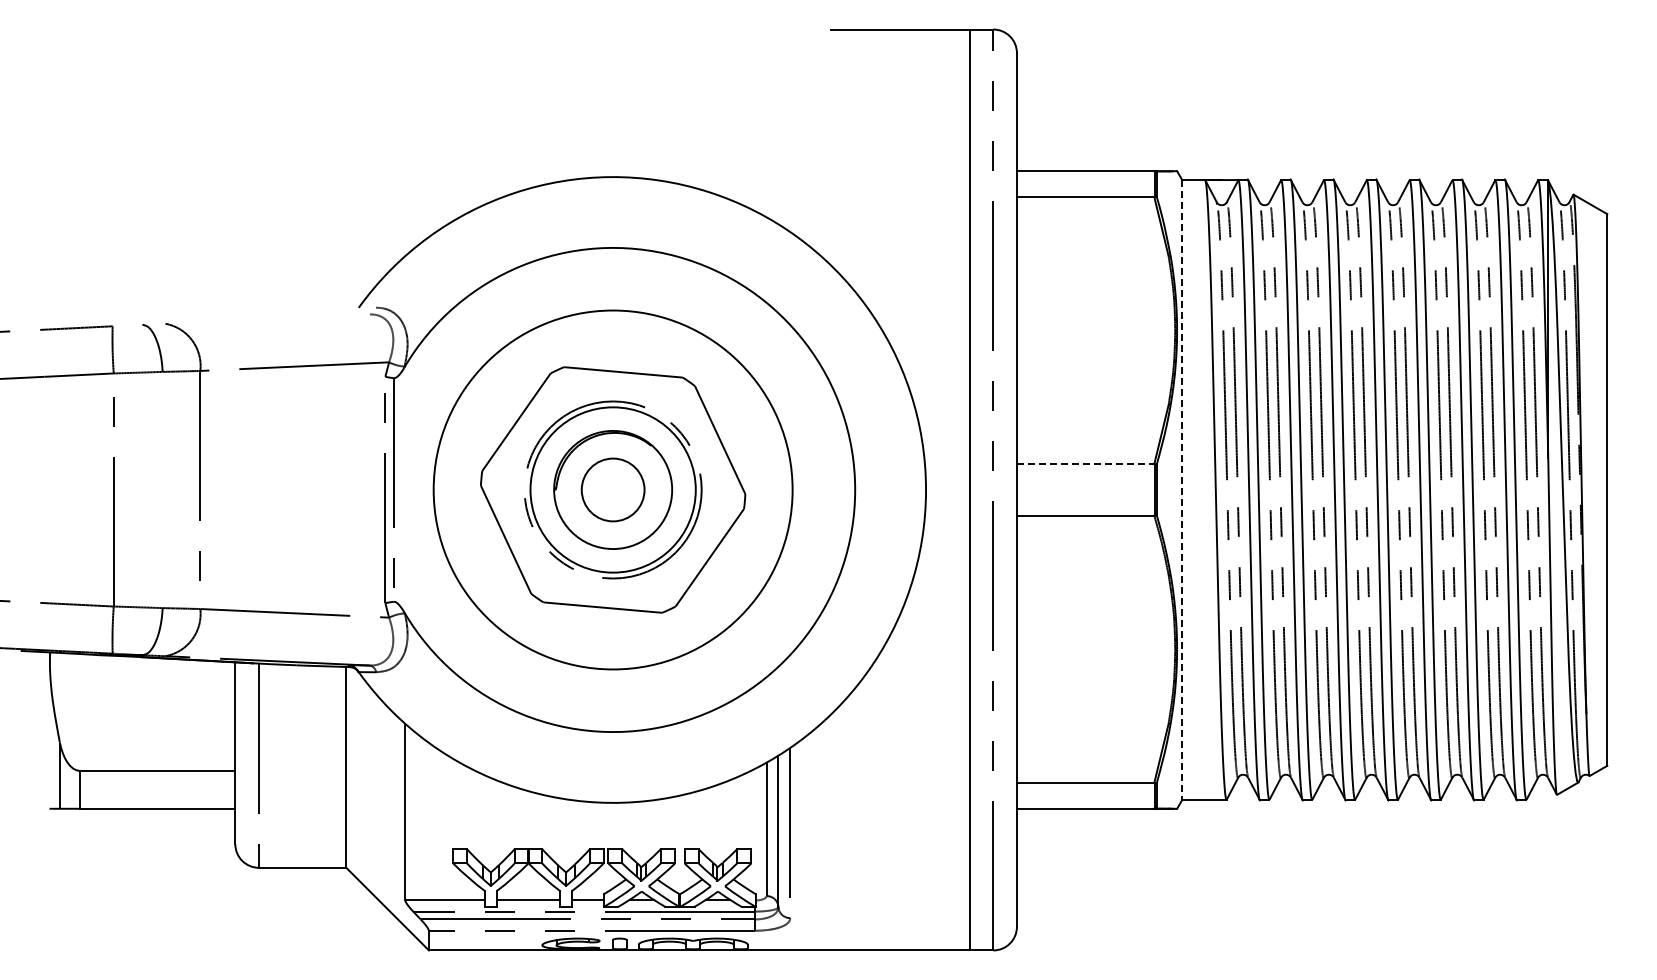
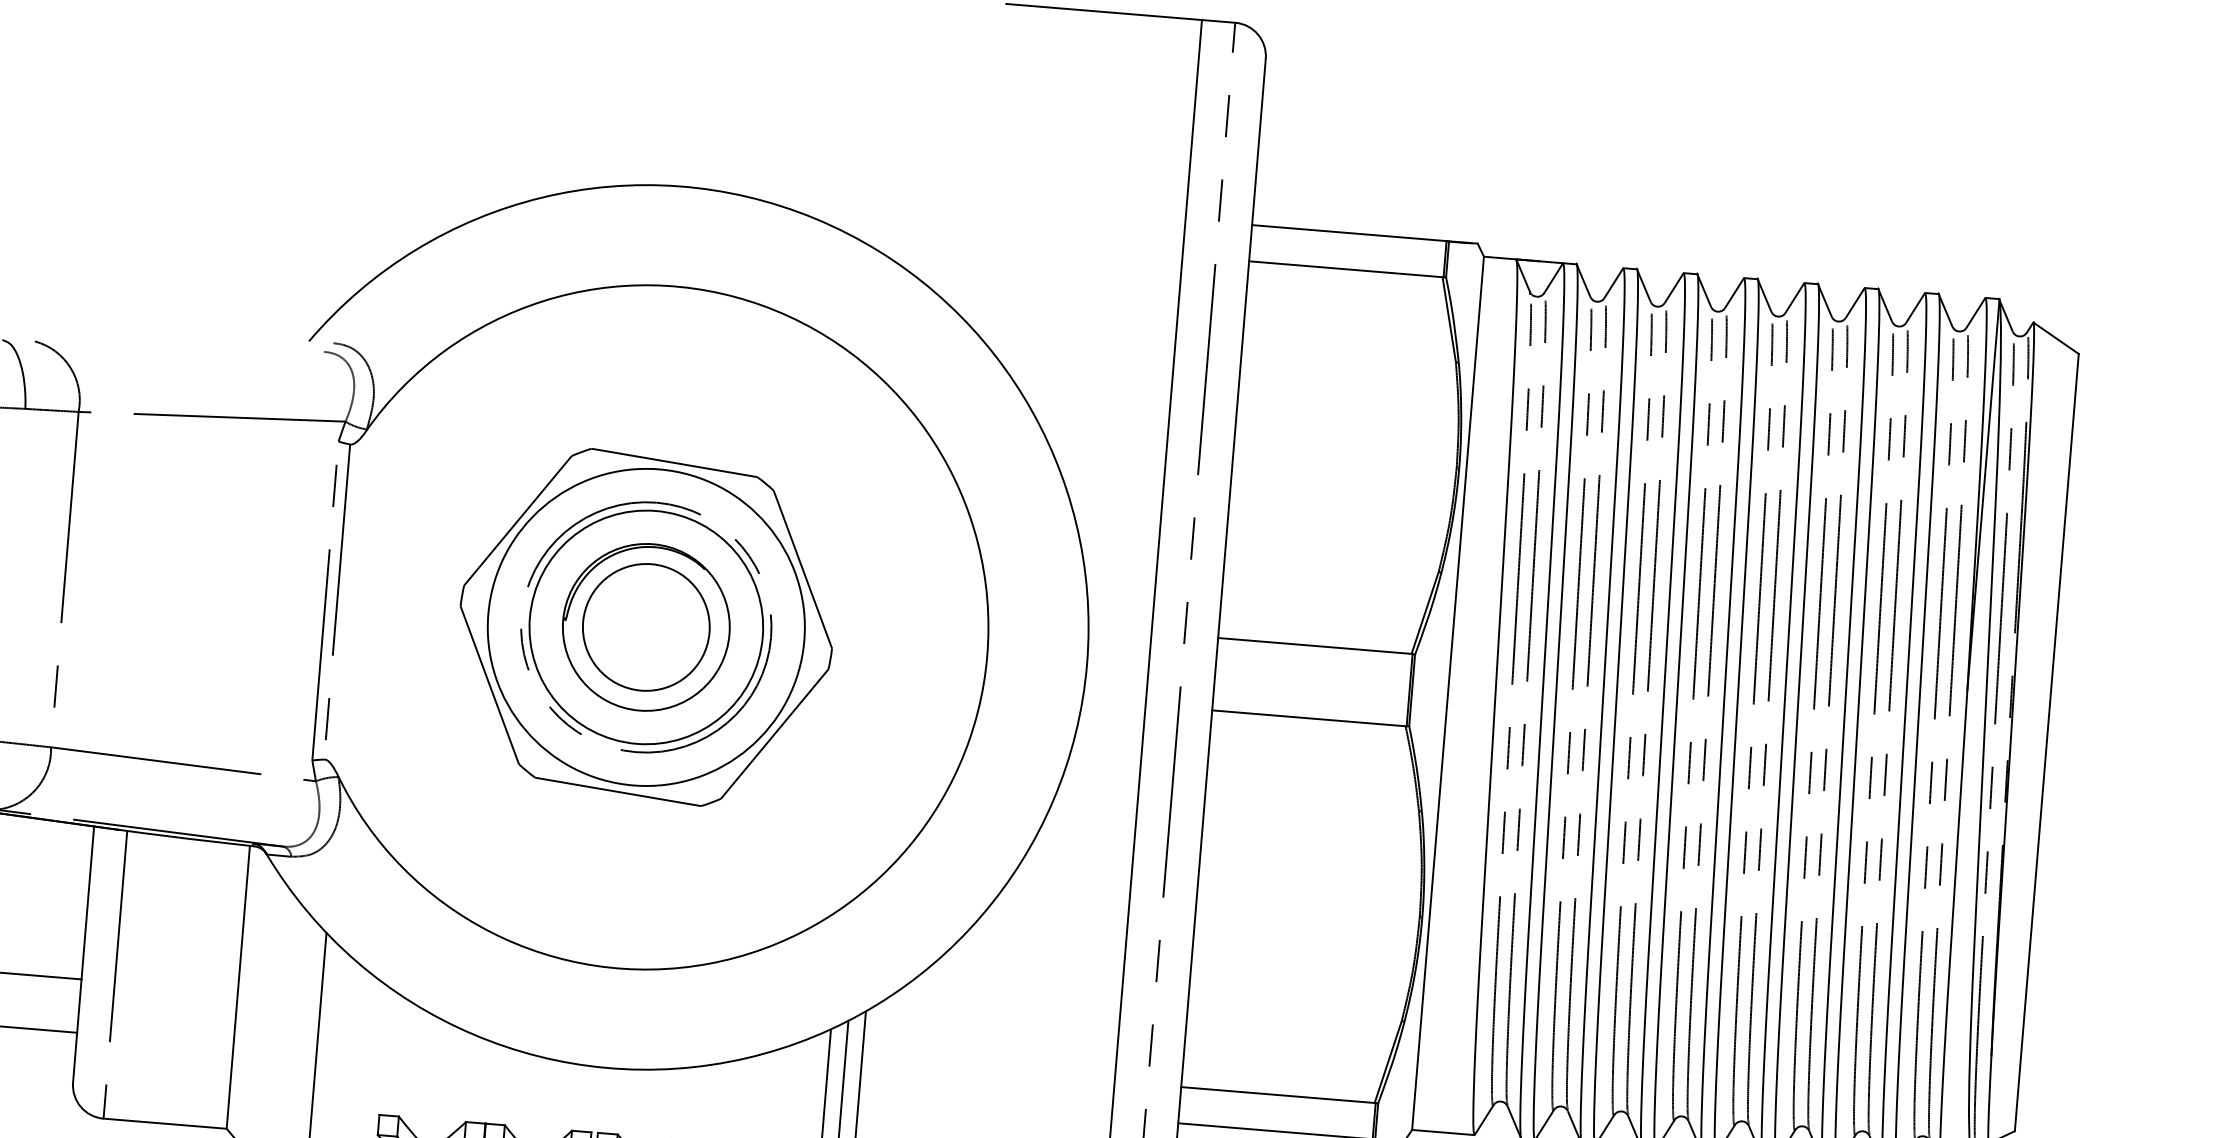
line: (1085, 464) -> (1314, 646), dashed -> solid
circle: (612, 489) -> (645, 626), size x0.62
circle: (613, 489) -> (646, 626), size x1.43
line: (1182, 490) -> (1448, 694), dashed -> solid

